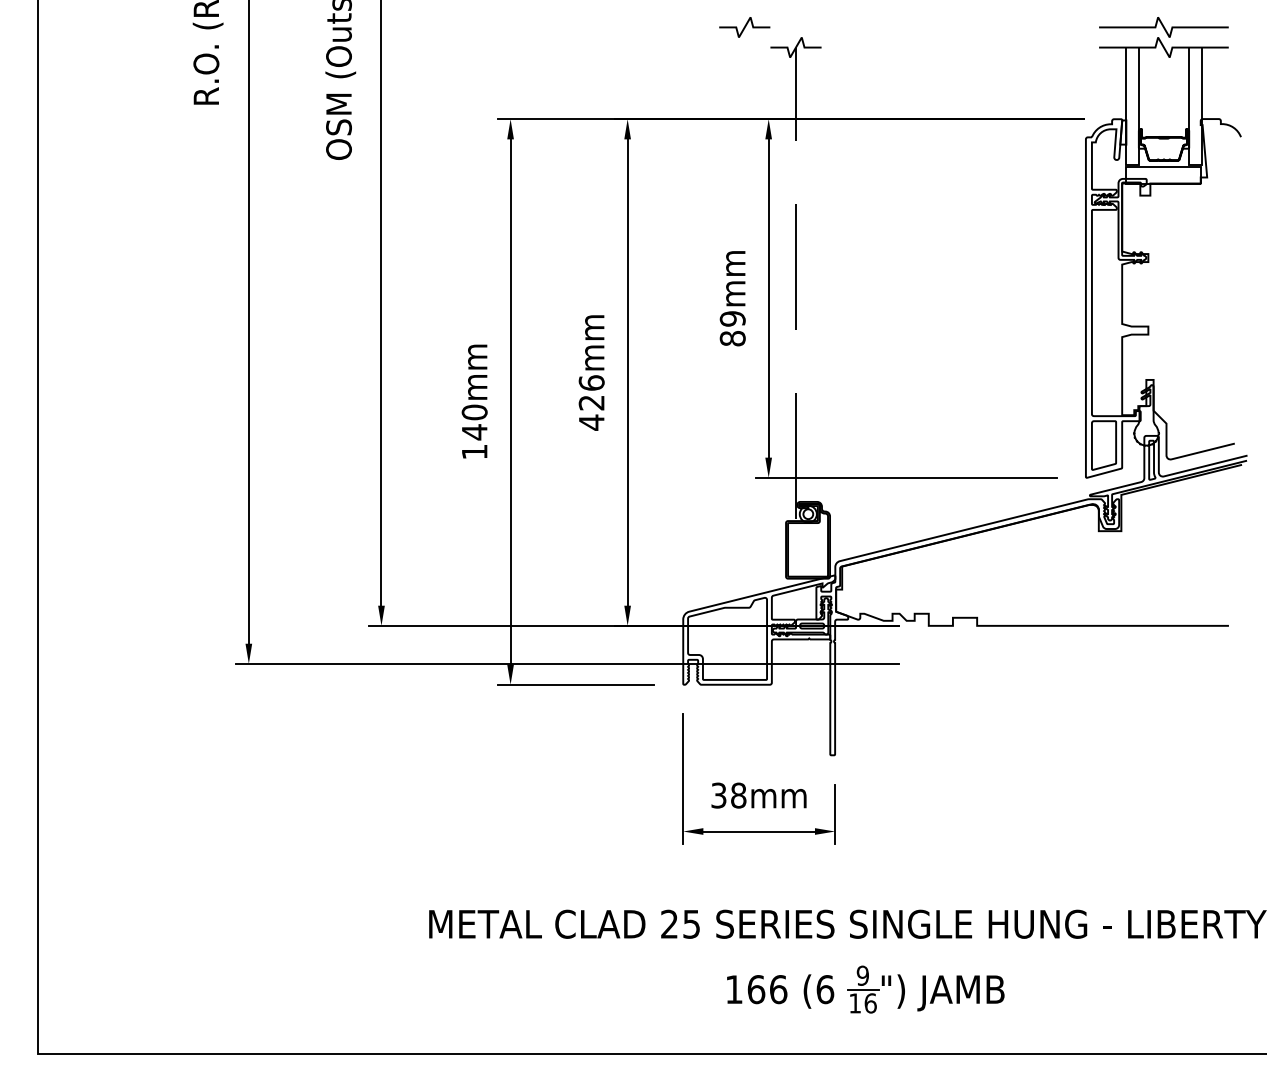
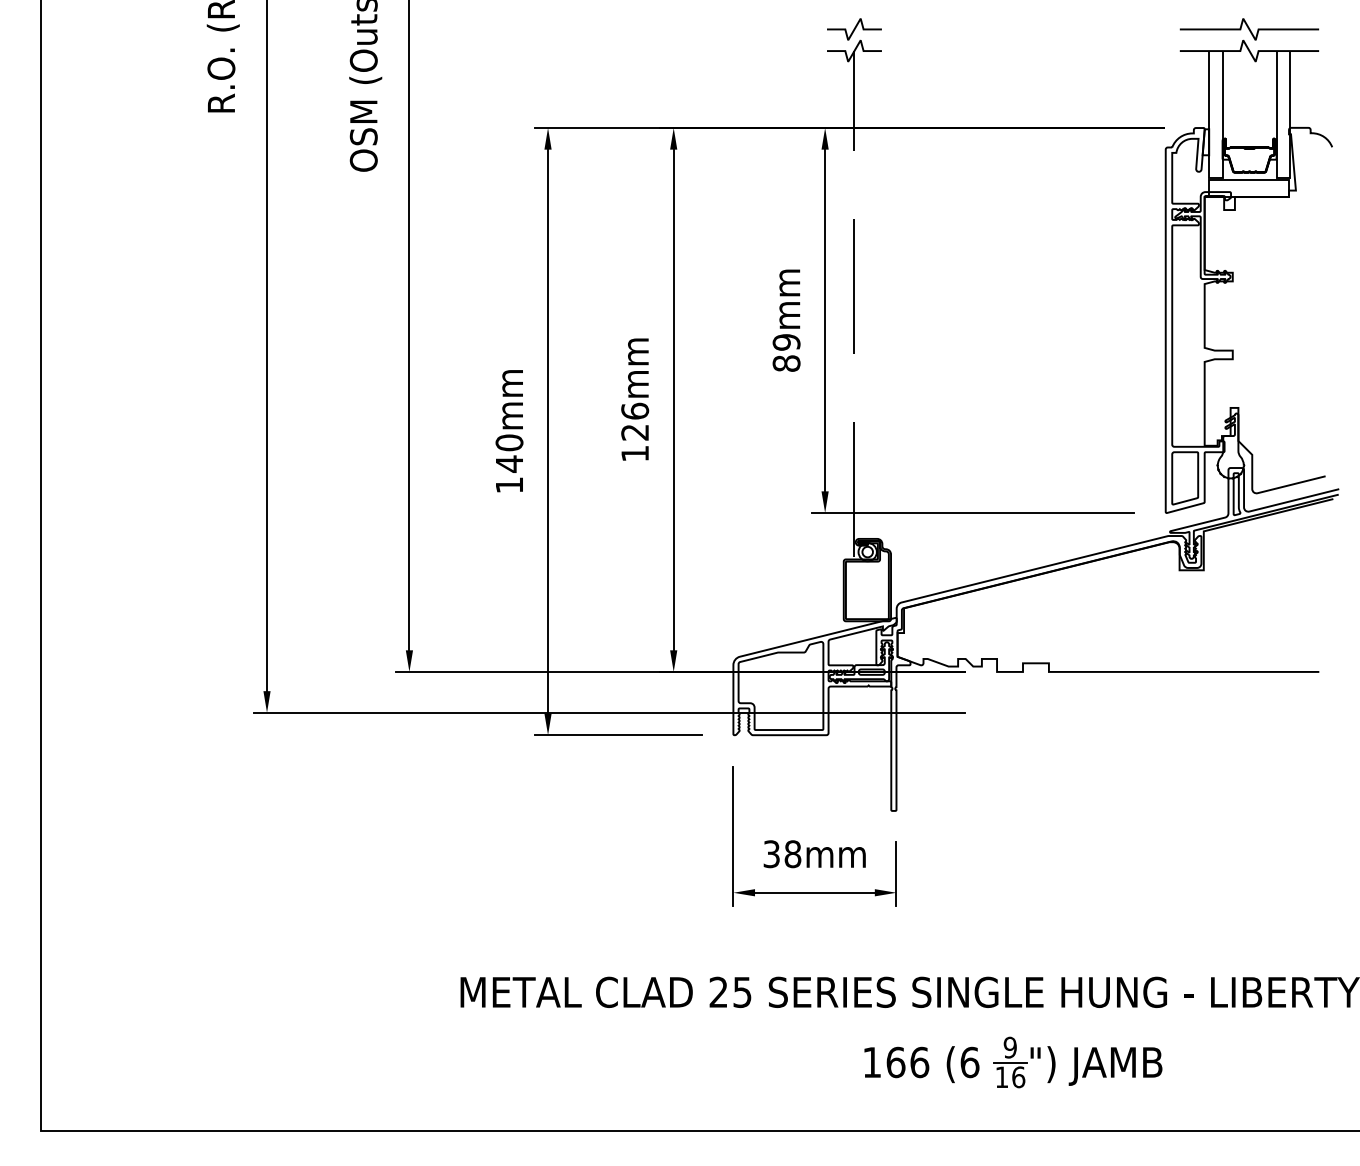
curve: (744, 27) -> (854, 29), moved
text: (591, 422) -> (634, 453), 426mm -> 126mm
part: (865, 989) -> (1013, 1062), moved

